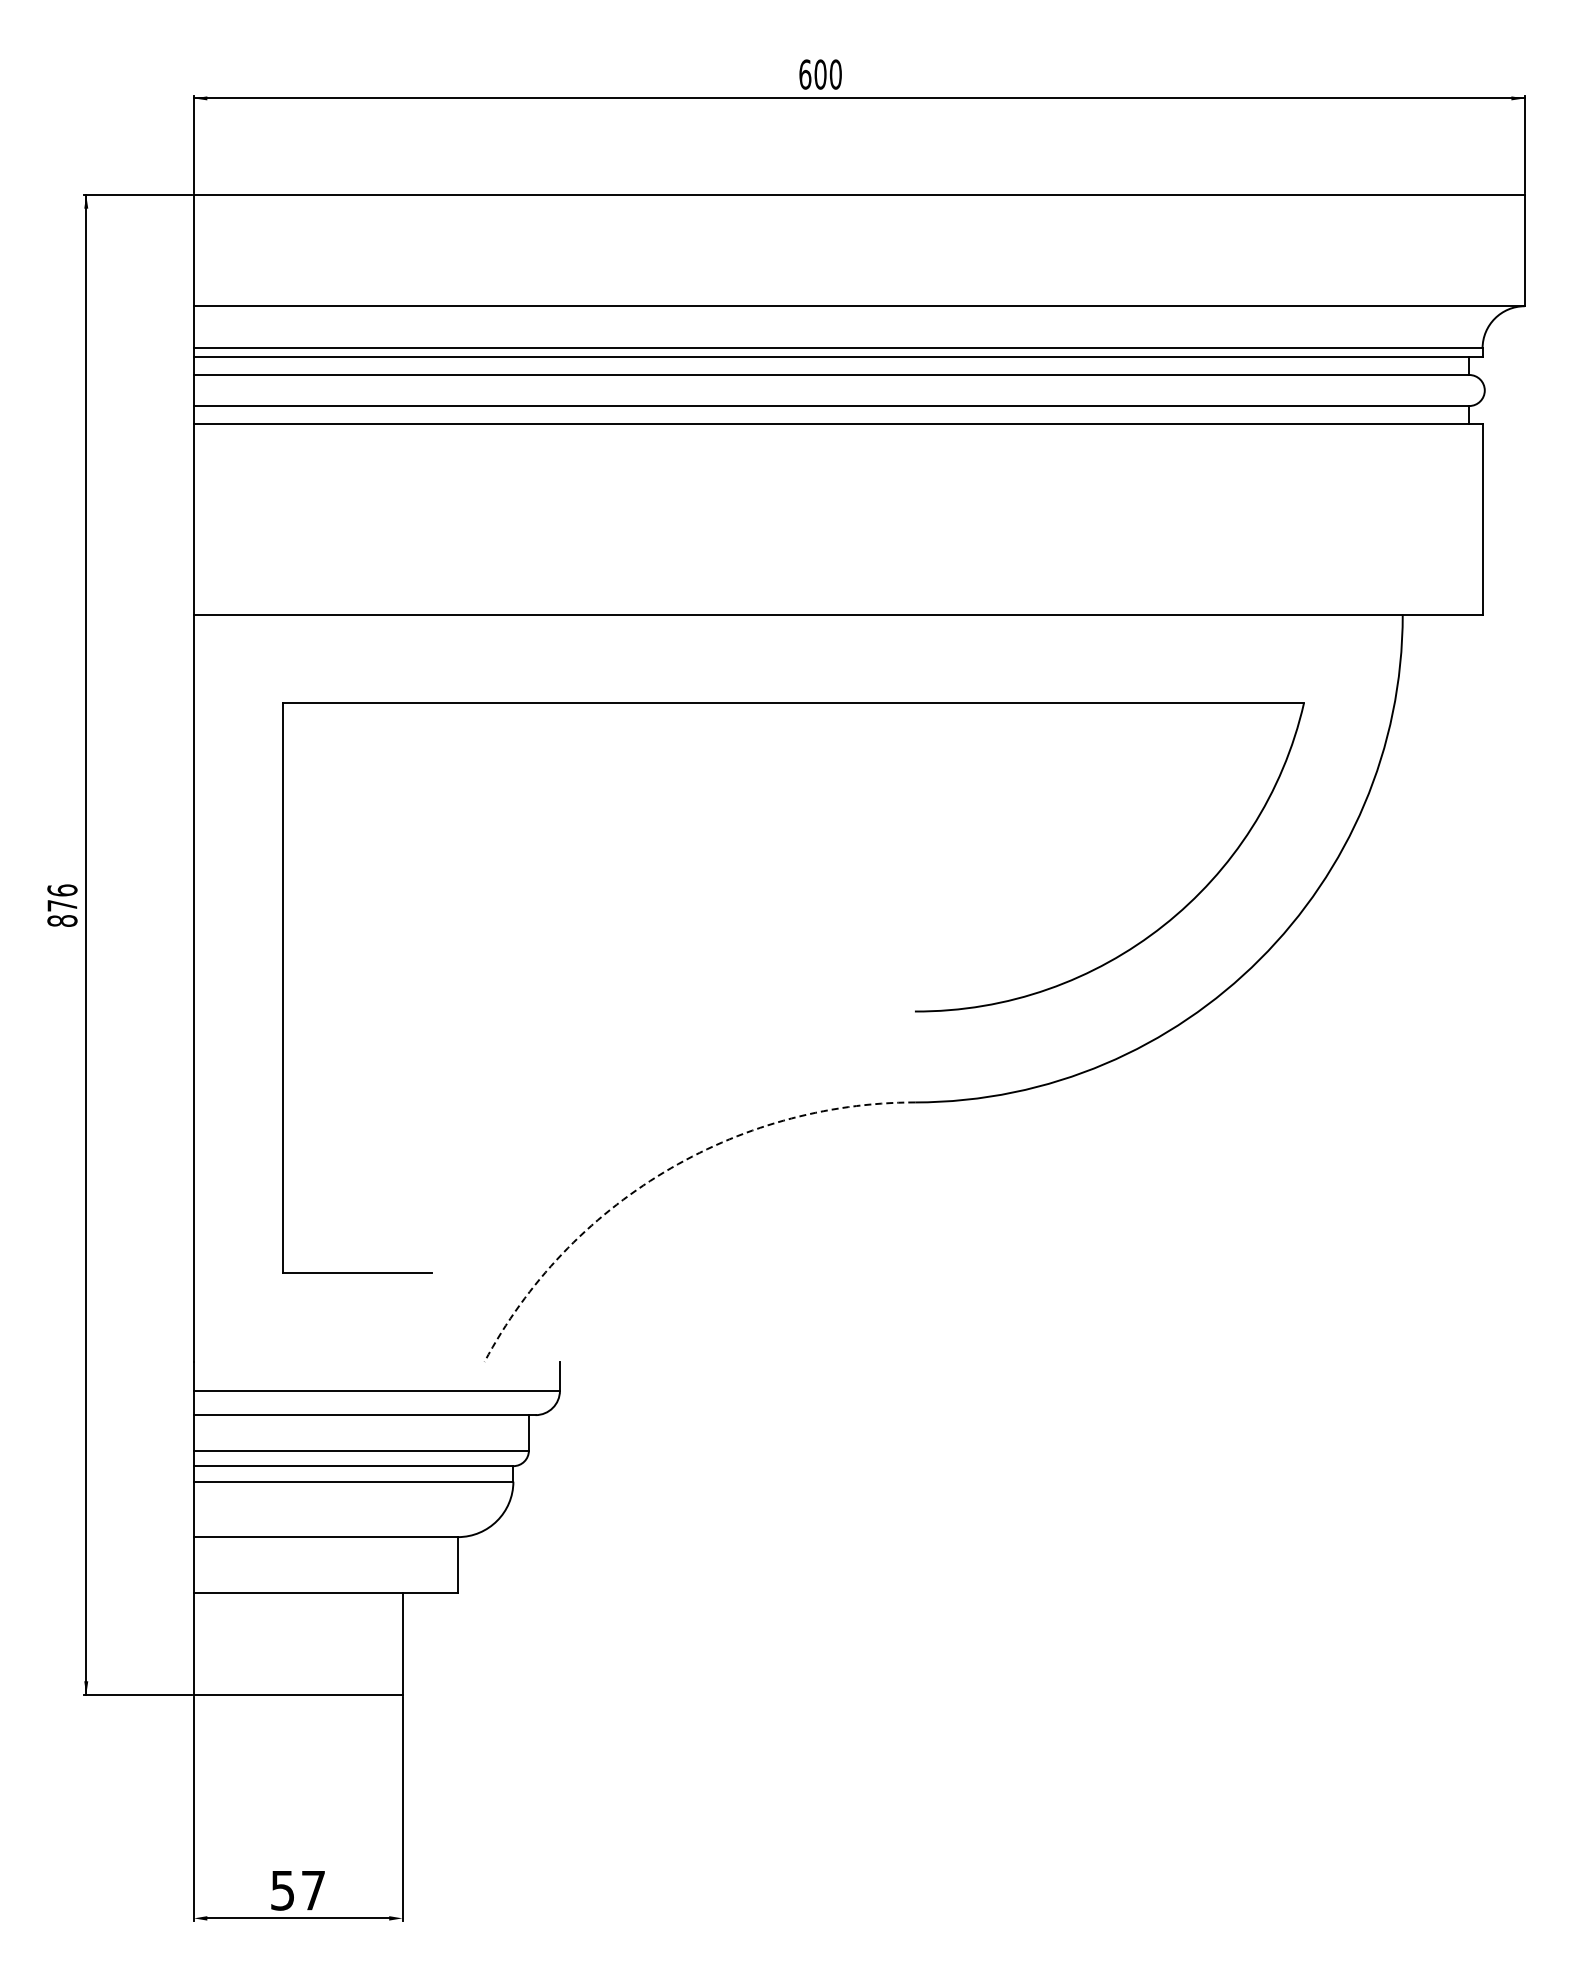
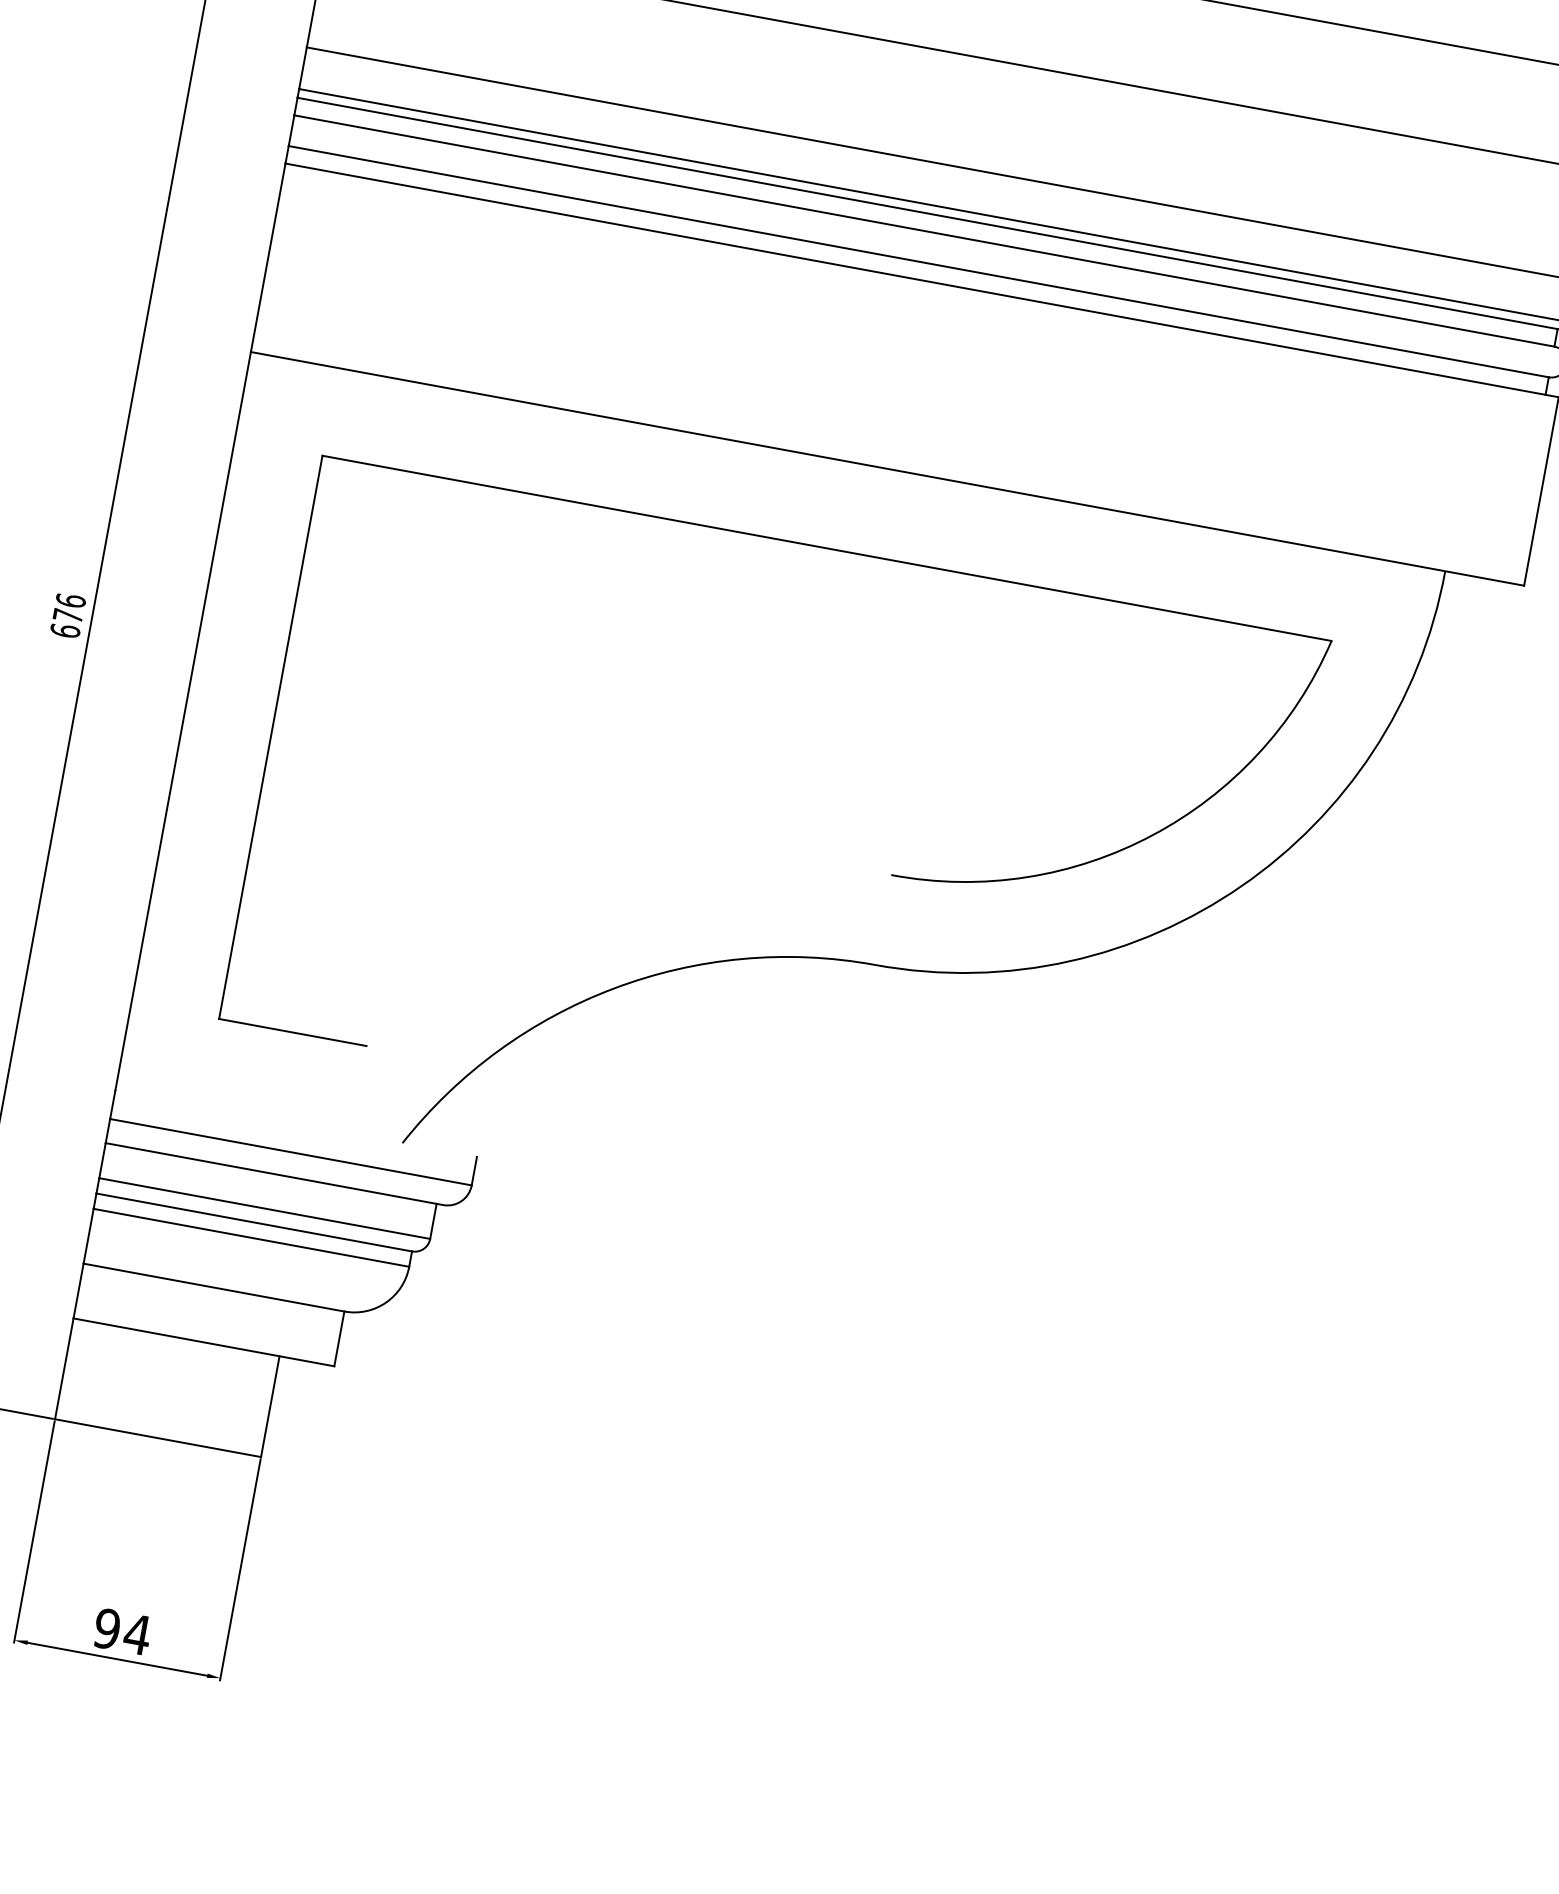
text: (62, 920) -> (65, 630), 876 -> 676
arc: (663, 1172) -> (613, 988), dashed -> solid
text: (298, 1890) -> (122, 1631), 57 -> 94

